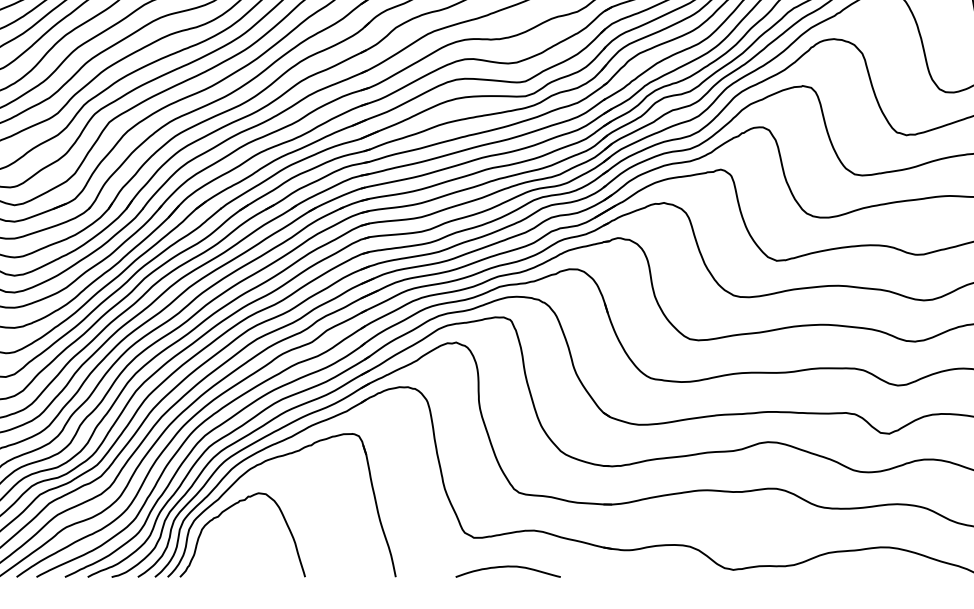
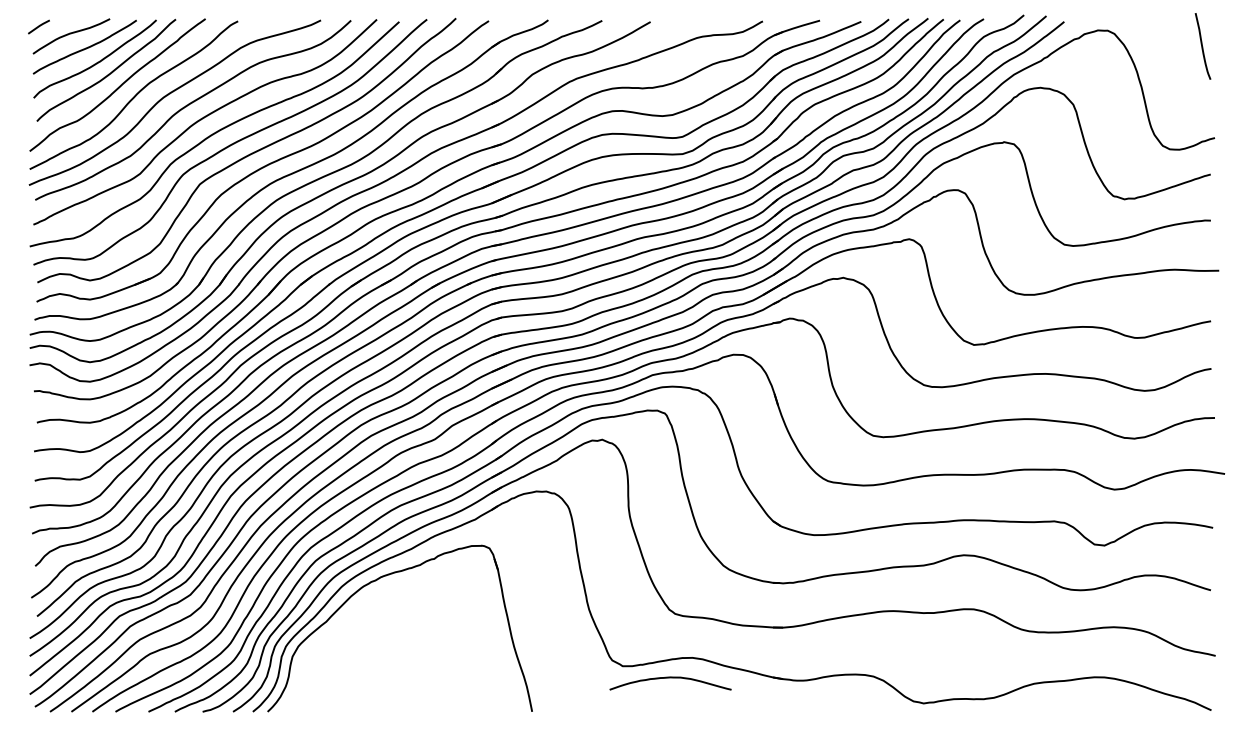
curve: (229, 508) -> (339, 632), removed
curve: (508, 567) -> (670, 678), moved

